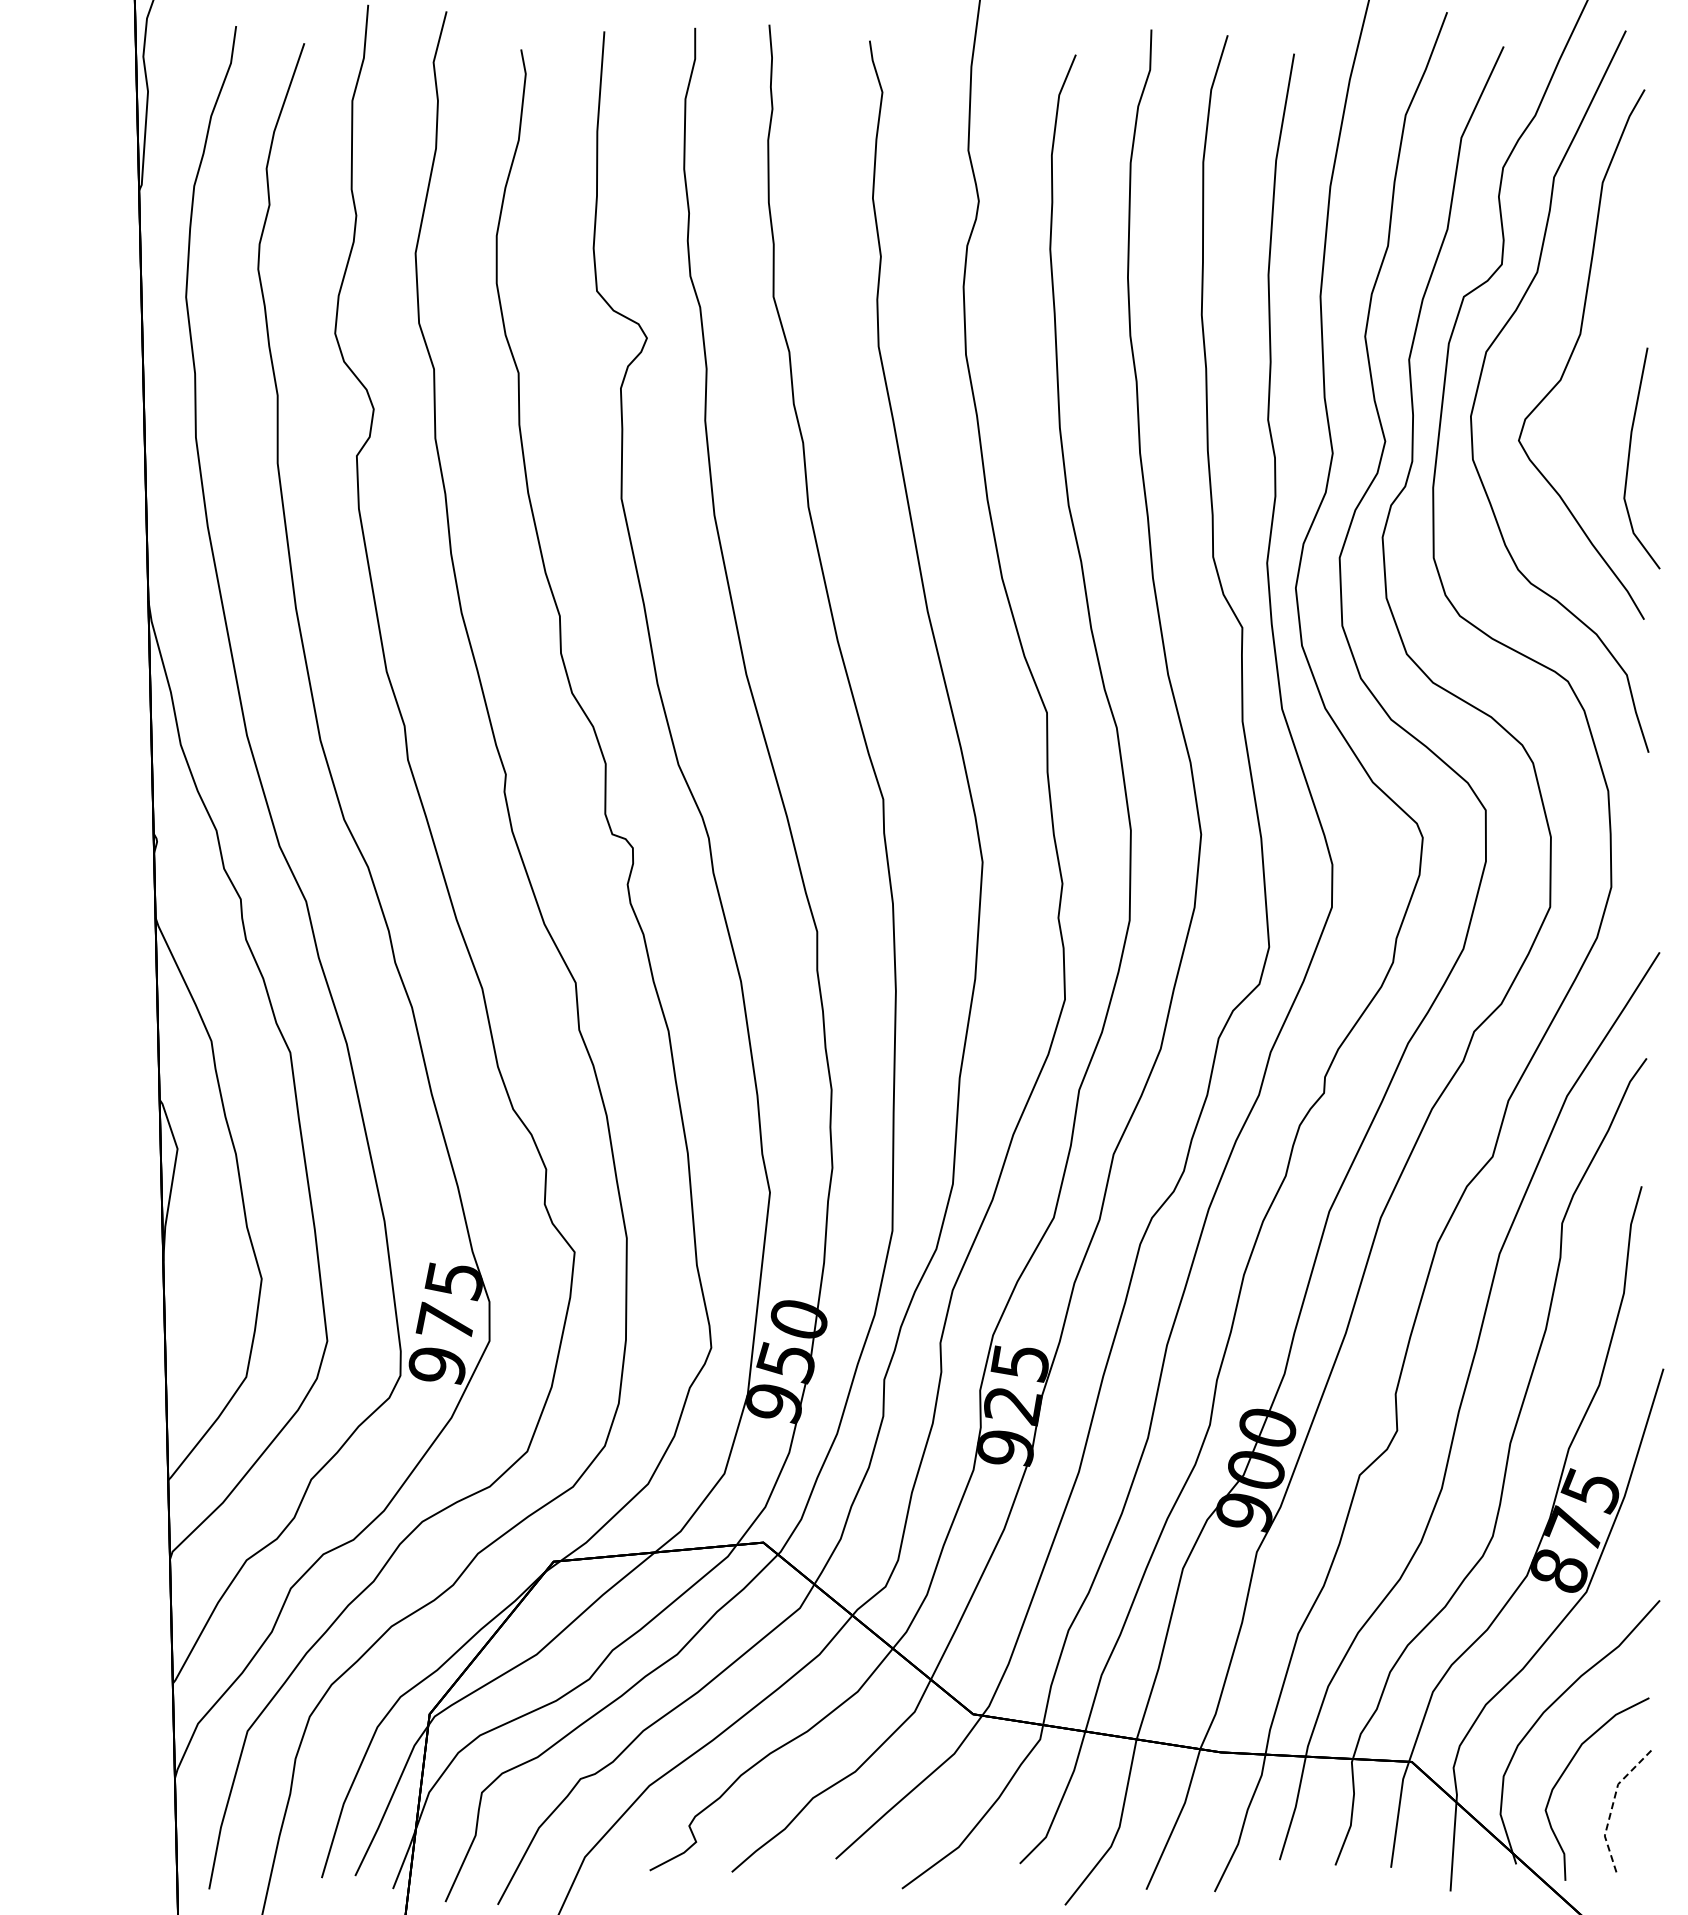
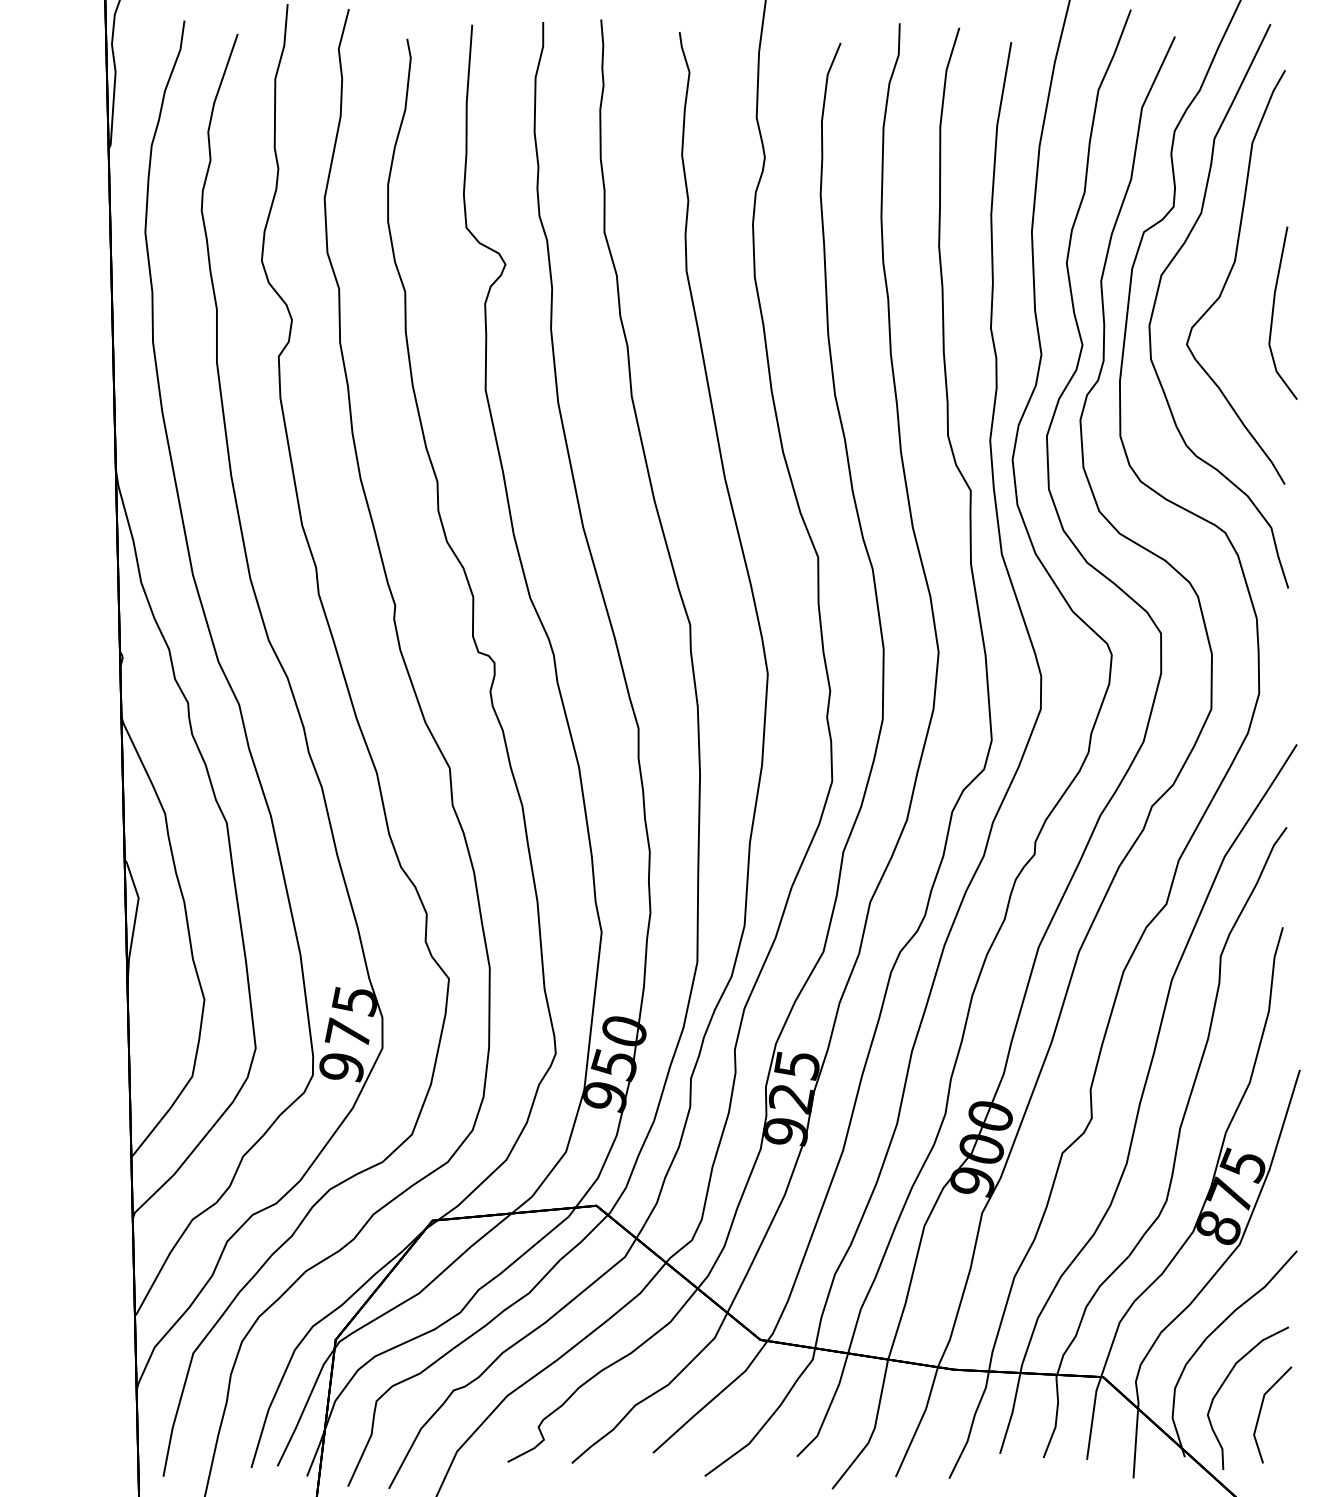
line: (1629, 458) -> (1273, 313), moved
line: (1612, 1804) -> (1260, 1410), dashed -> solid

